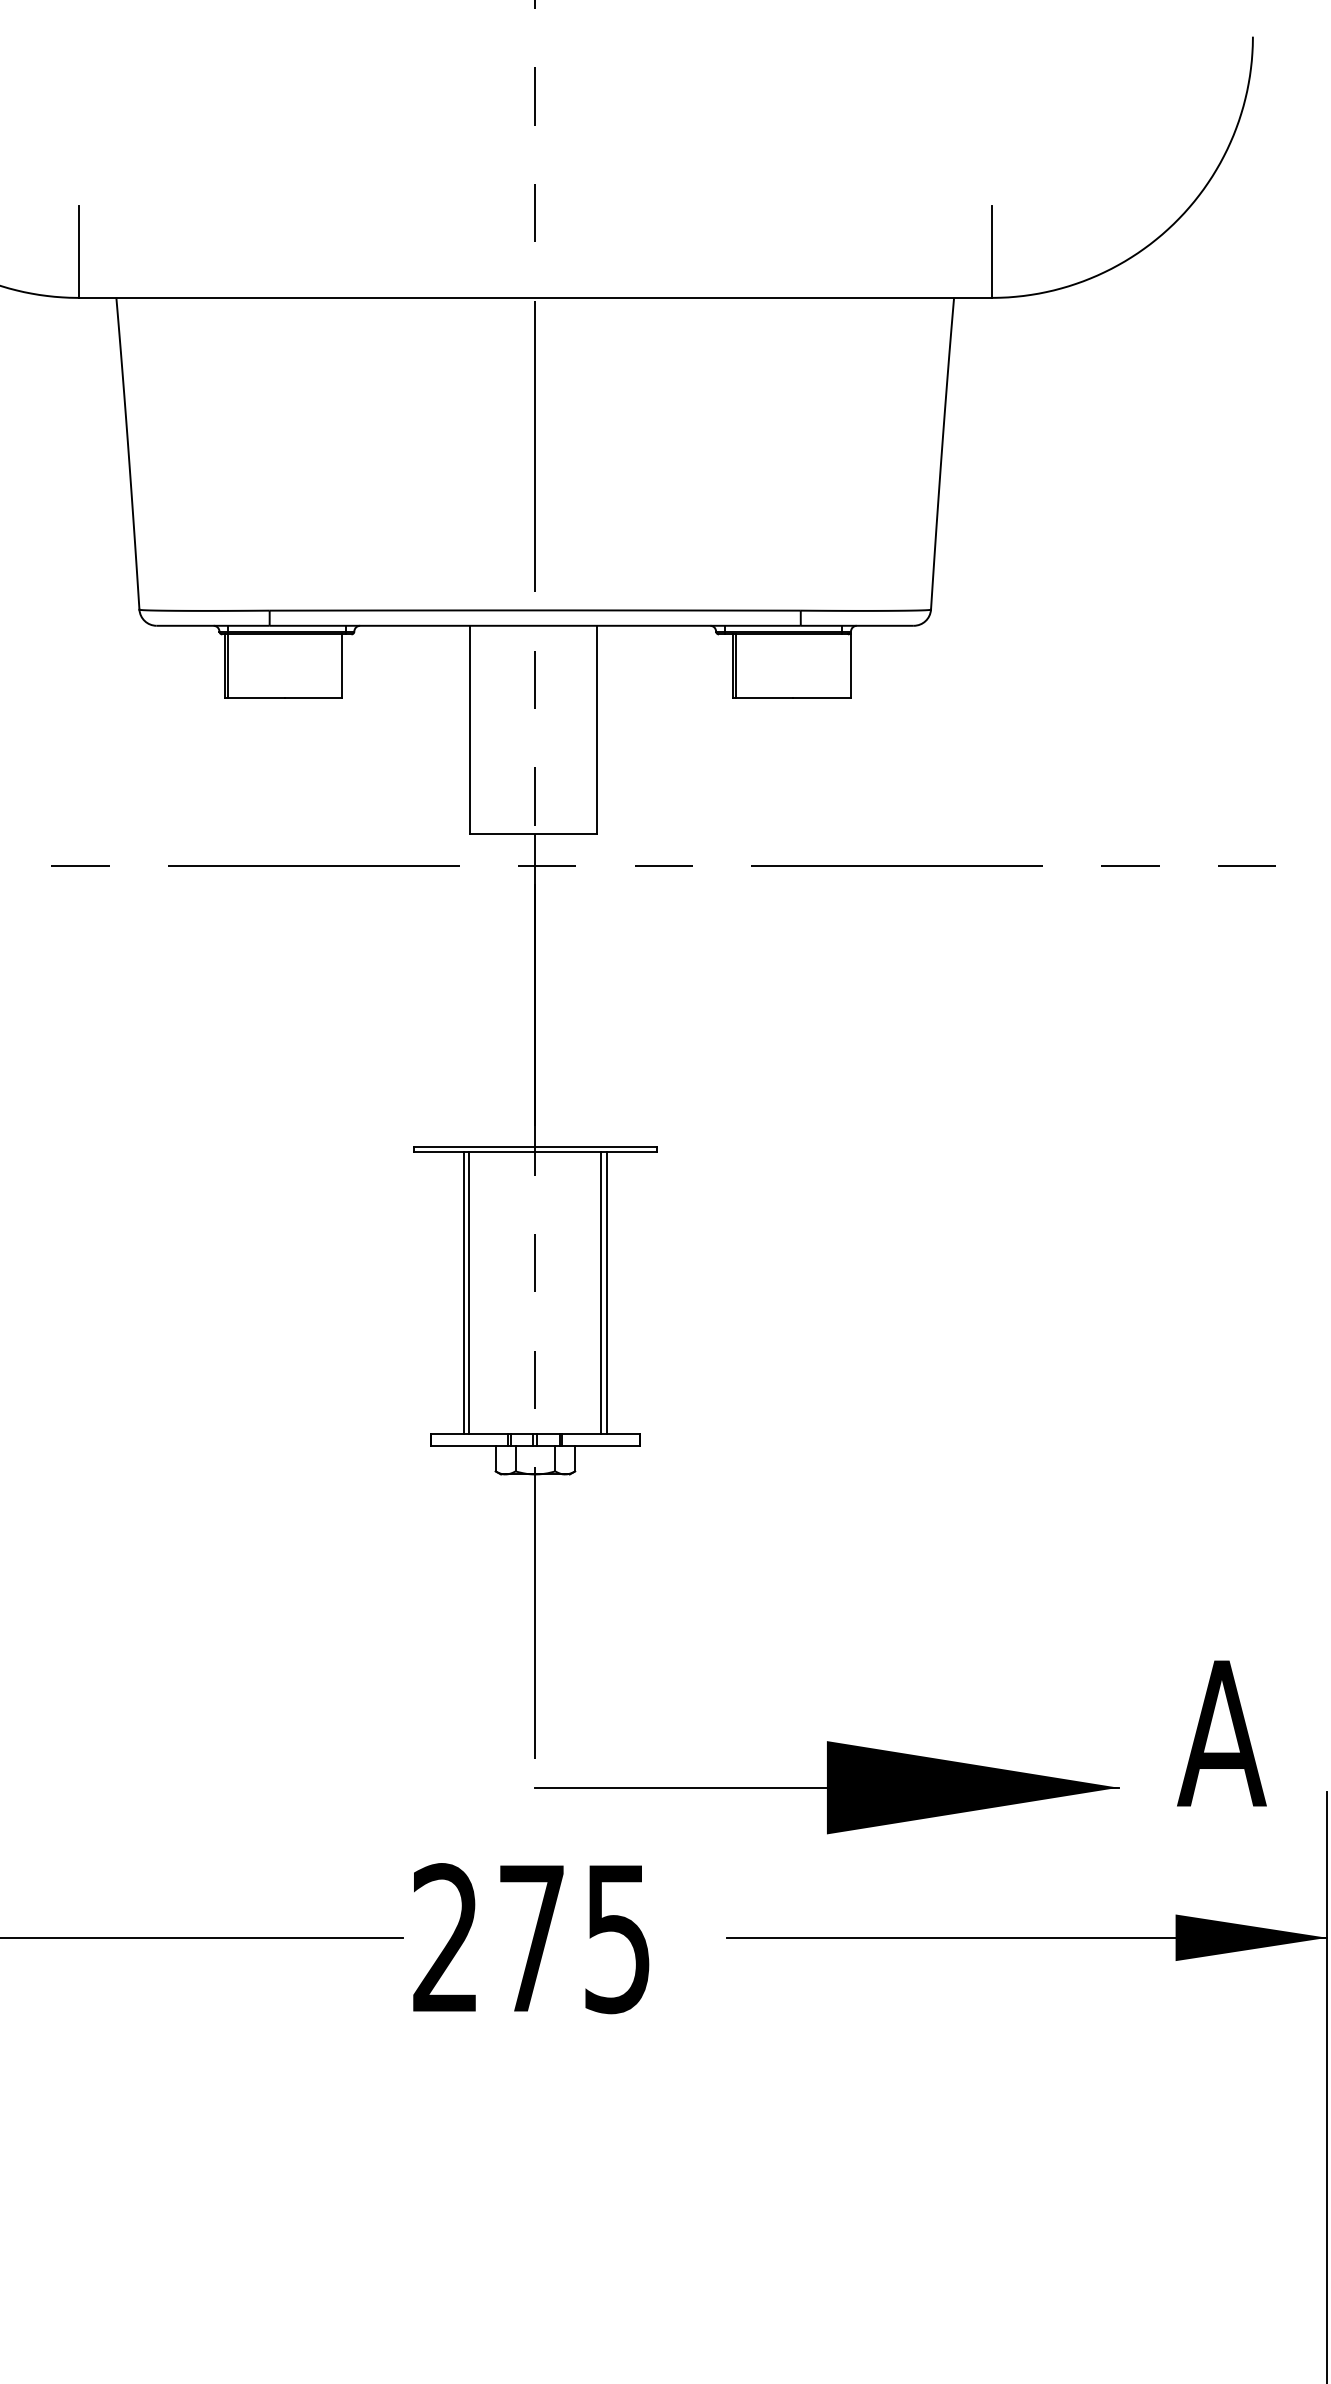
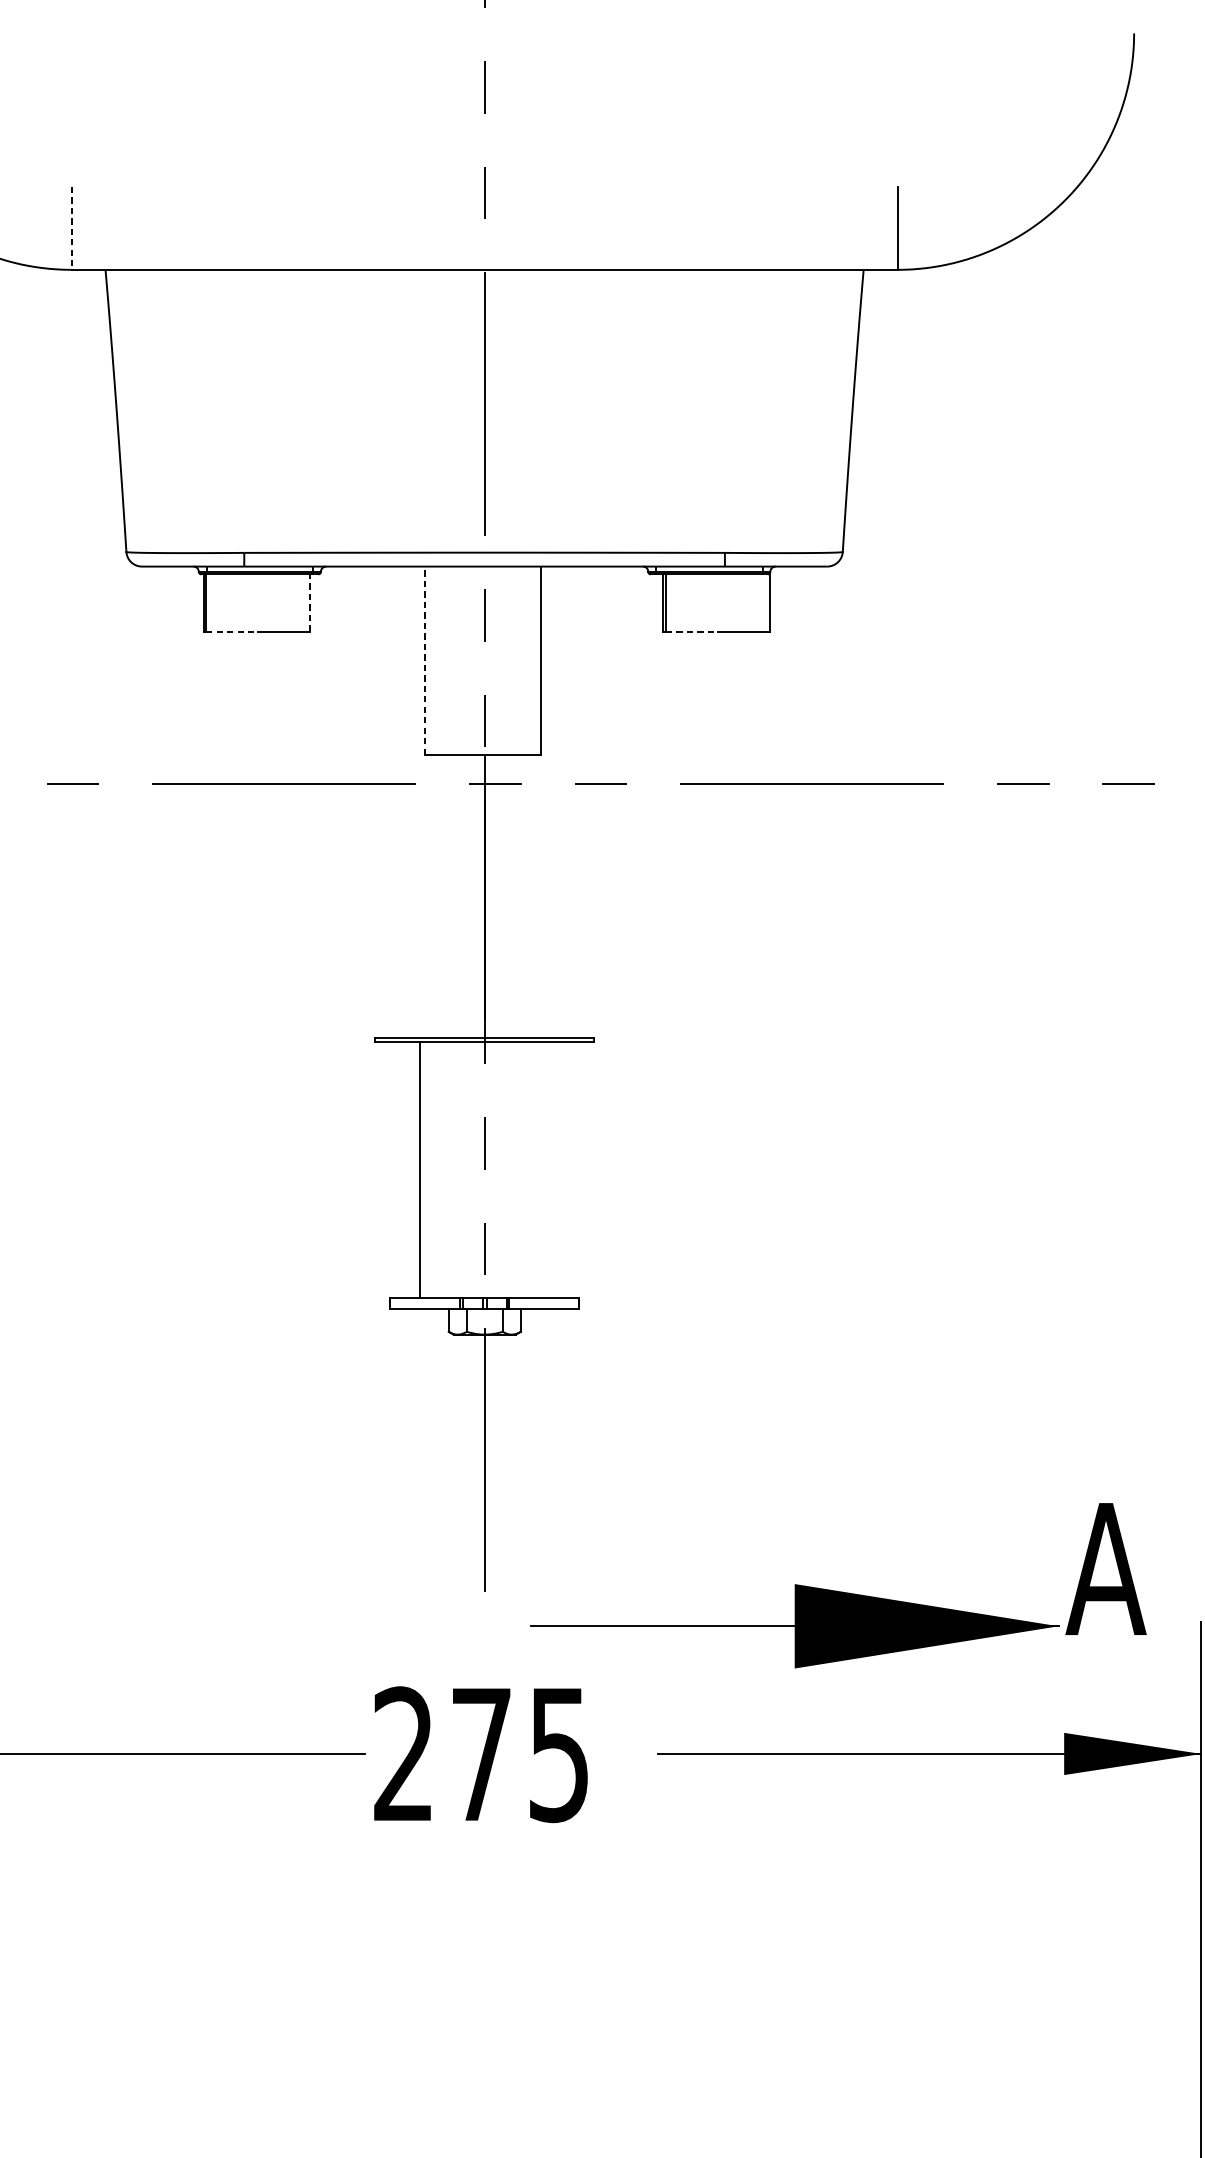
line: (78, 251) -> (71, 227), solid -> dashed
line: (342, 666) -> (310, 603), solid -> dashed
line: (256, 697) -> (232, 631), solid -> dashed
line: (764, 697) -> (692, 631), solid -> dashed
line: (469, 729) -> (425, 660), solid -> dashed
line: (469, 1292) -> (425, 1169), removed
line: (601, 1292) -> (544, 1169), removed
line: (607, 1292) -> (550, 1169), removed
part: (826, 1787) -> (794, 1626), moved

